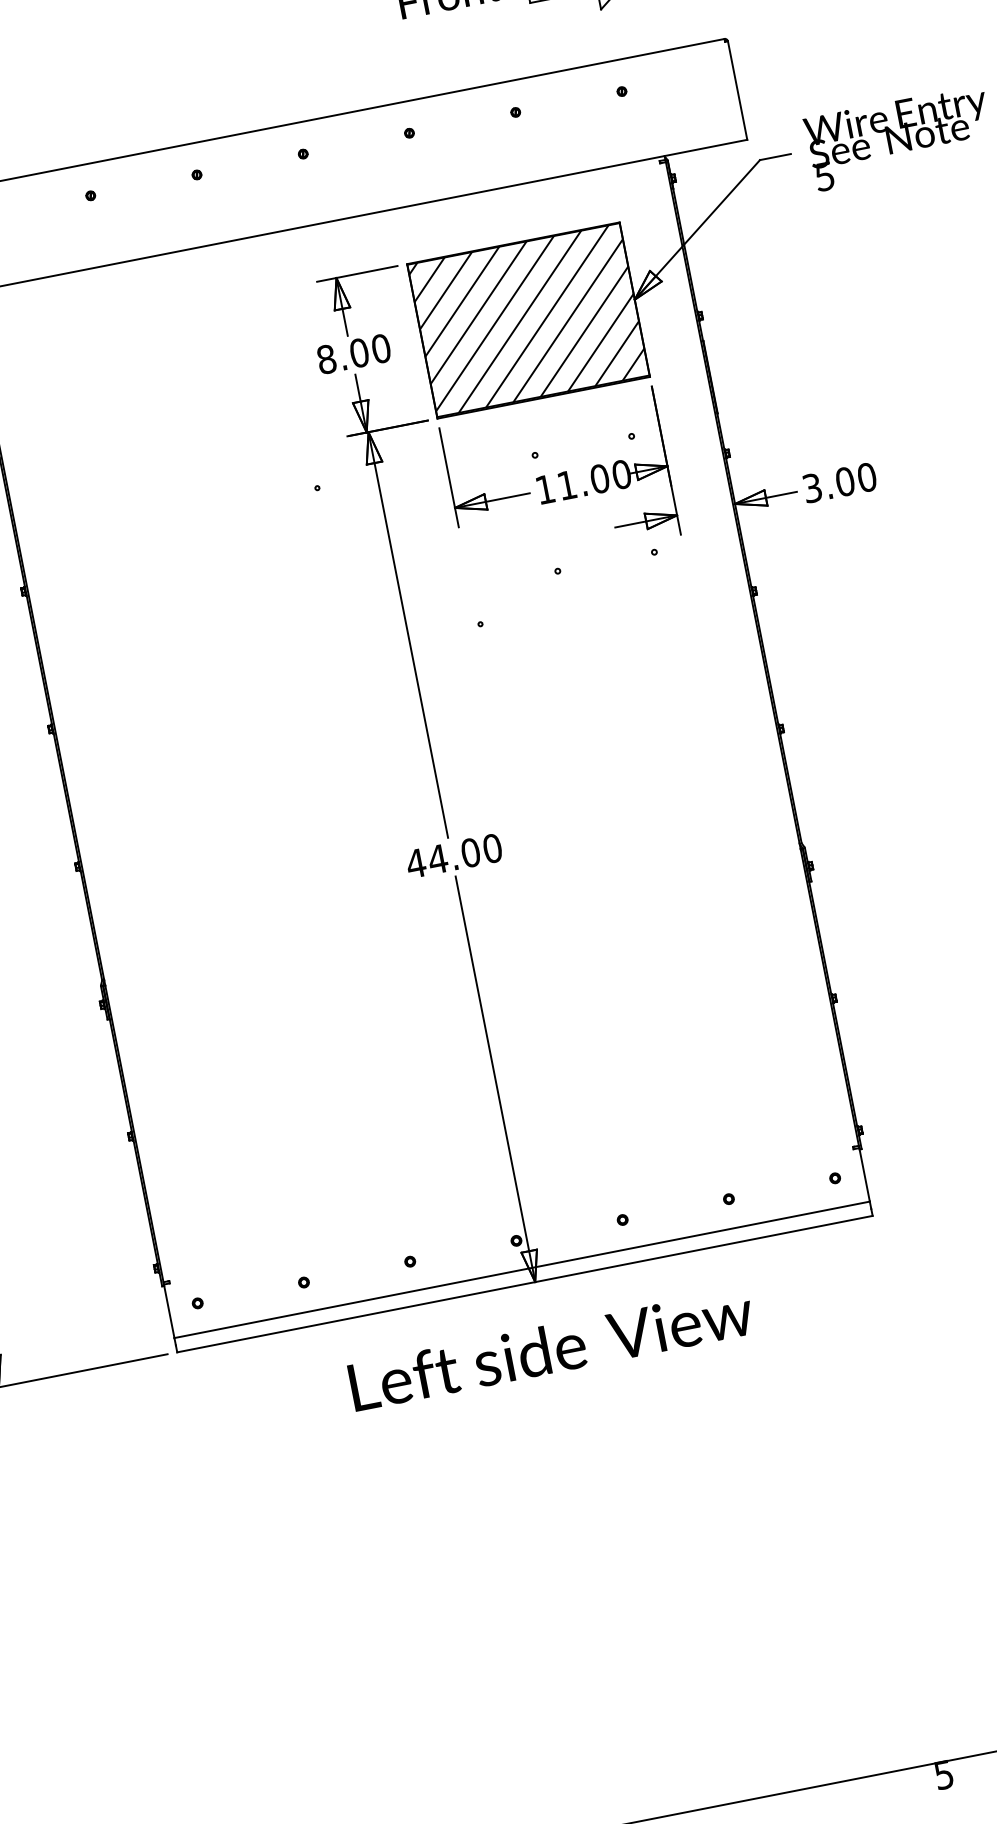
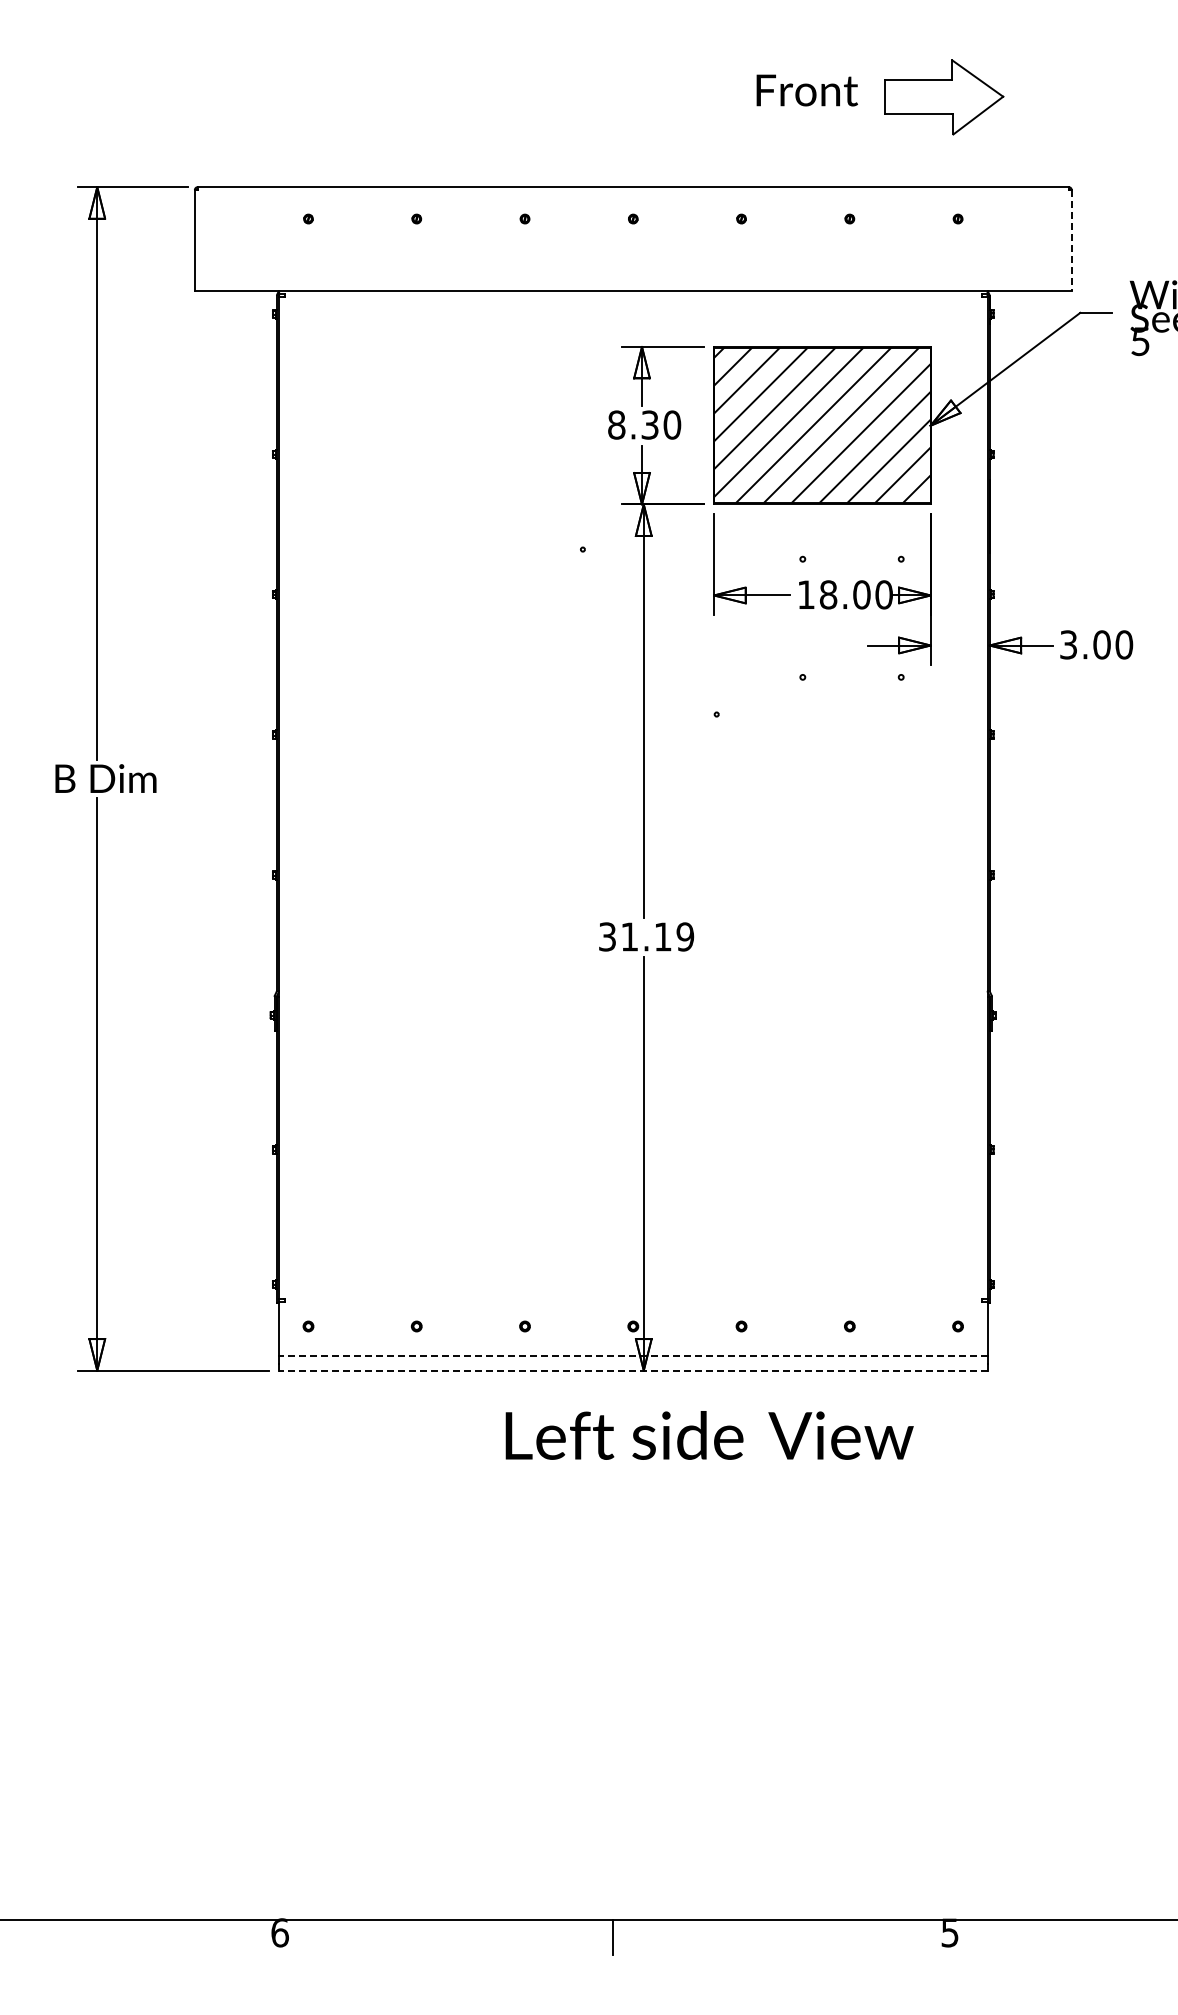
line: (737, 90) -> (1071, 240), solid -> dashed
text: (358, 352) -> (649, 424), 8.00 -> 8.30
text: (567, 484) -> (828, 594), 11.00 -> 18.00
text: (454, 855) -> (646, 936), 44.00 -> 31.19
line: (521, 1270) -> (632, 1356), solid -> dashed
line: (524, 1284) -> (632, 1370), solid -> dashed
text: (551, 1349) -> (709, 1435), moved

